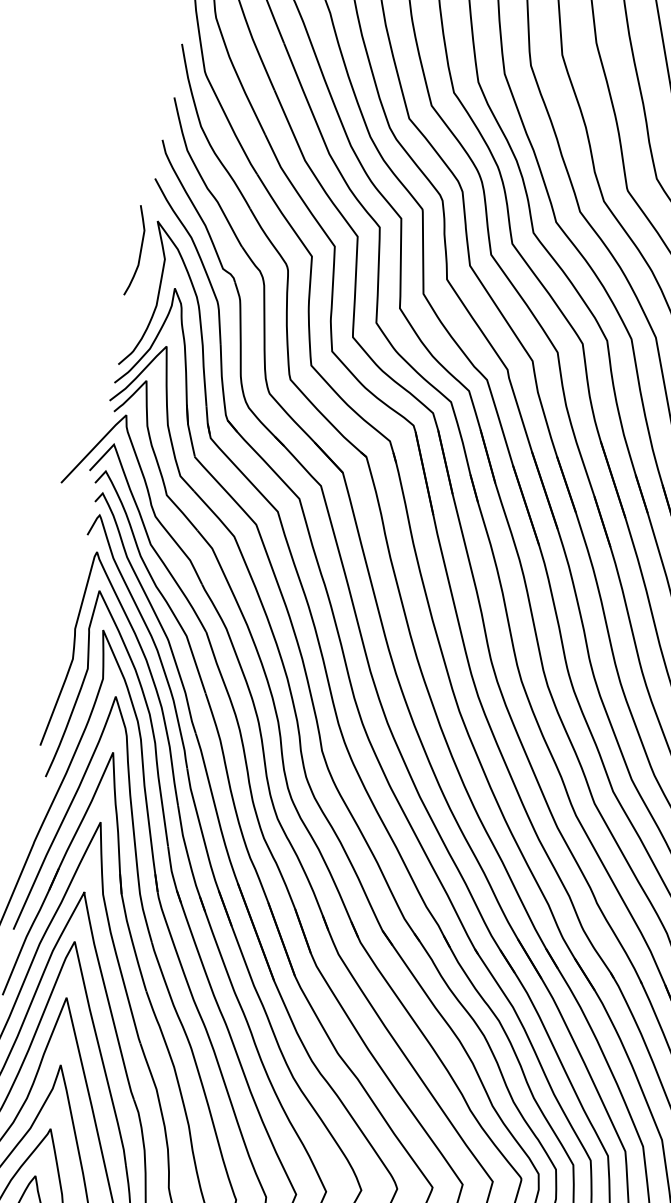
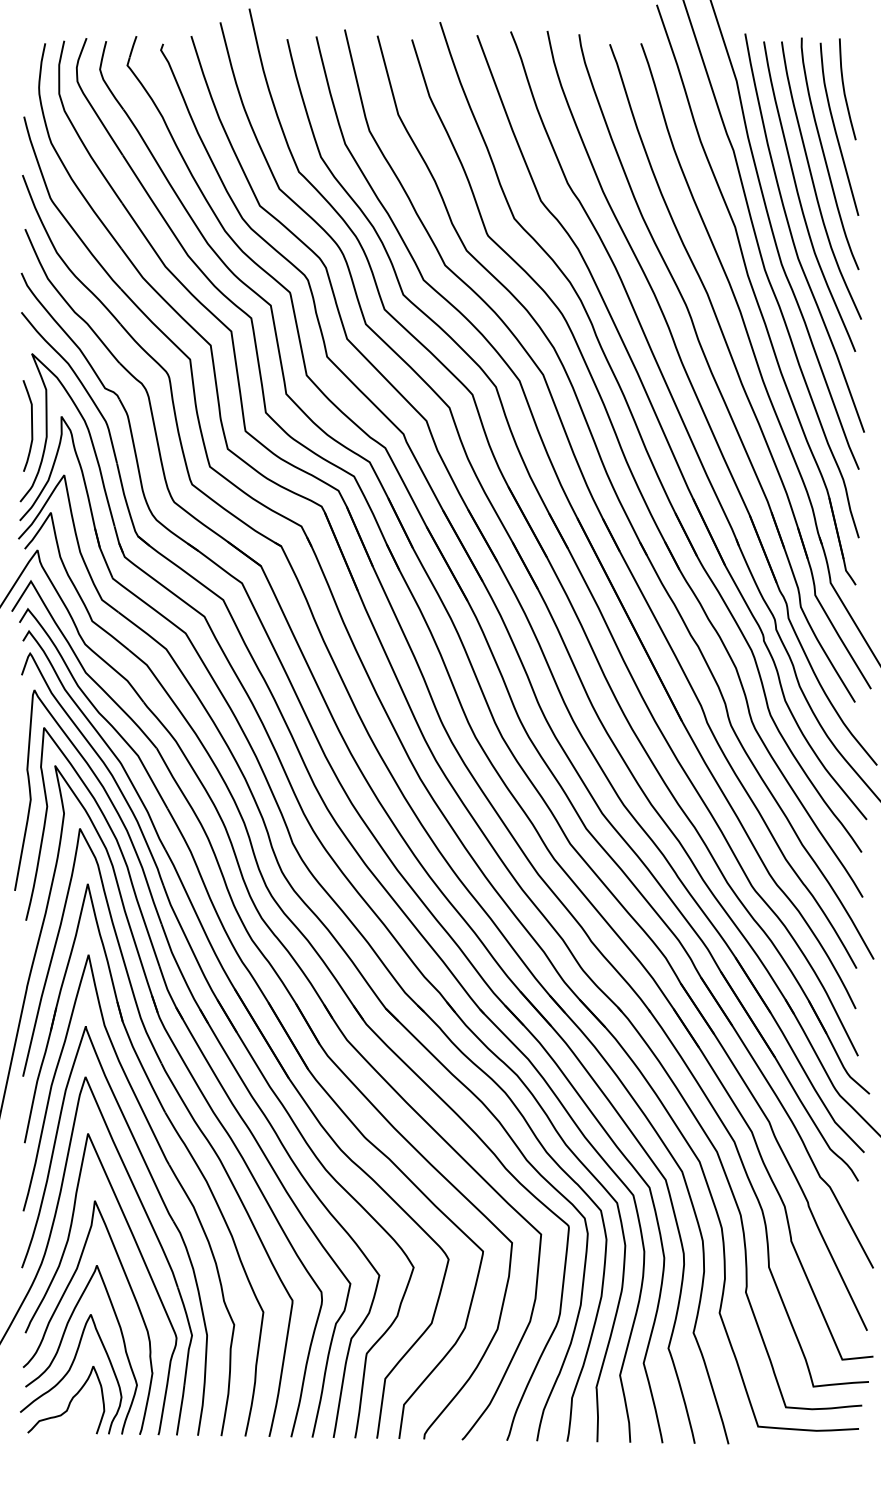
curve: (140, 251) -> (31, 425), moved

